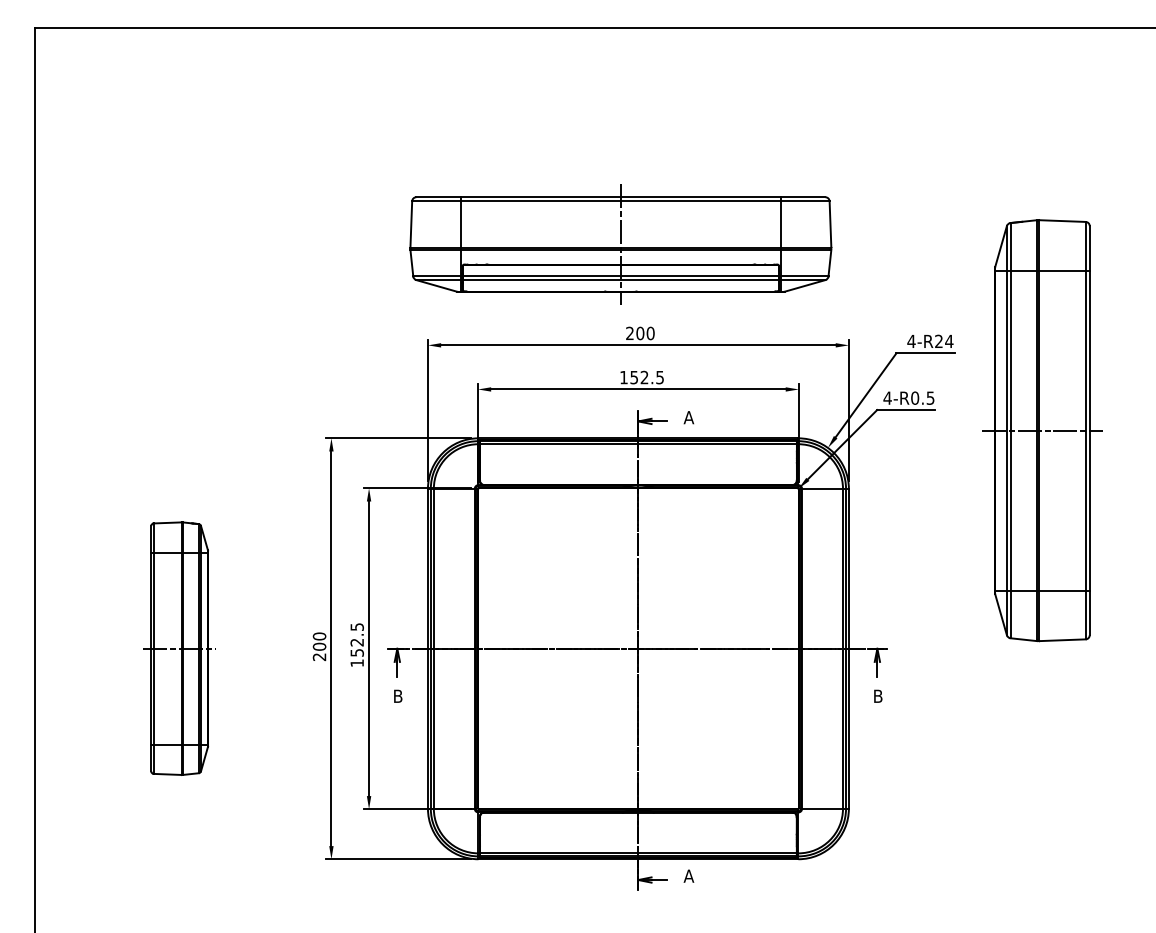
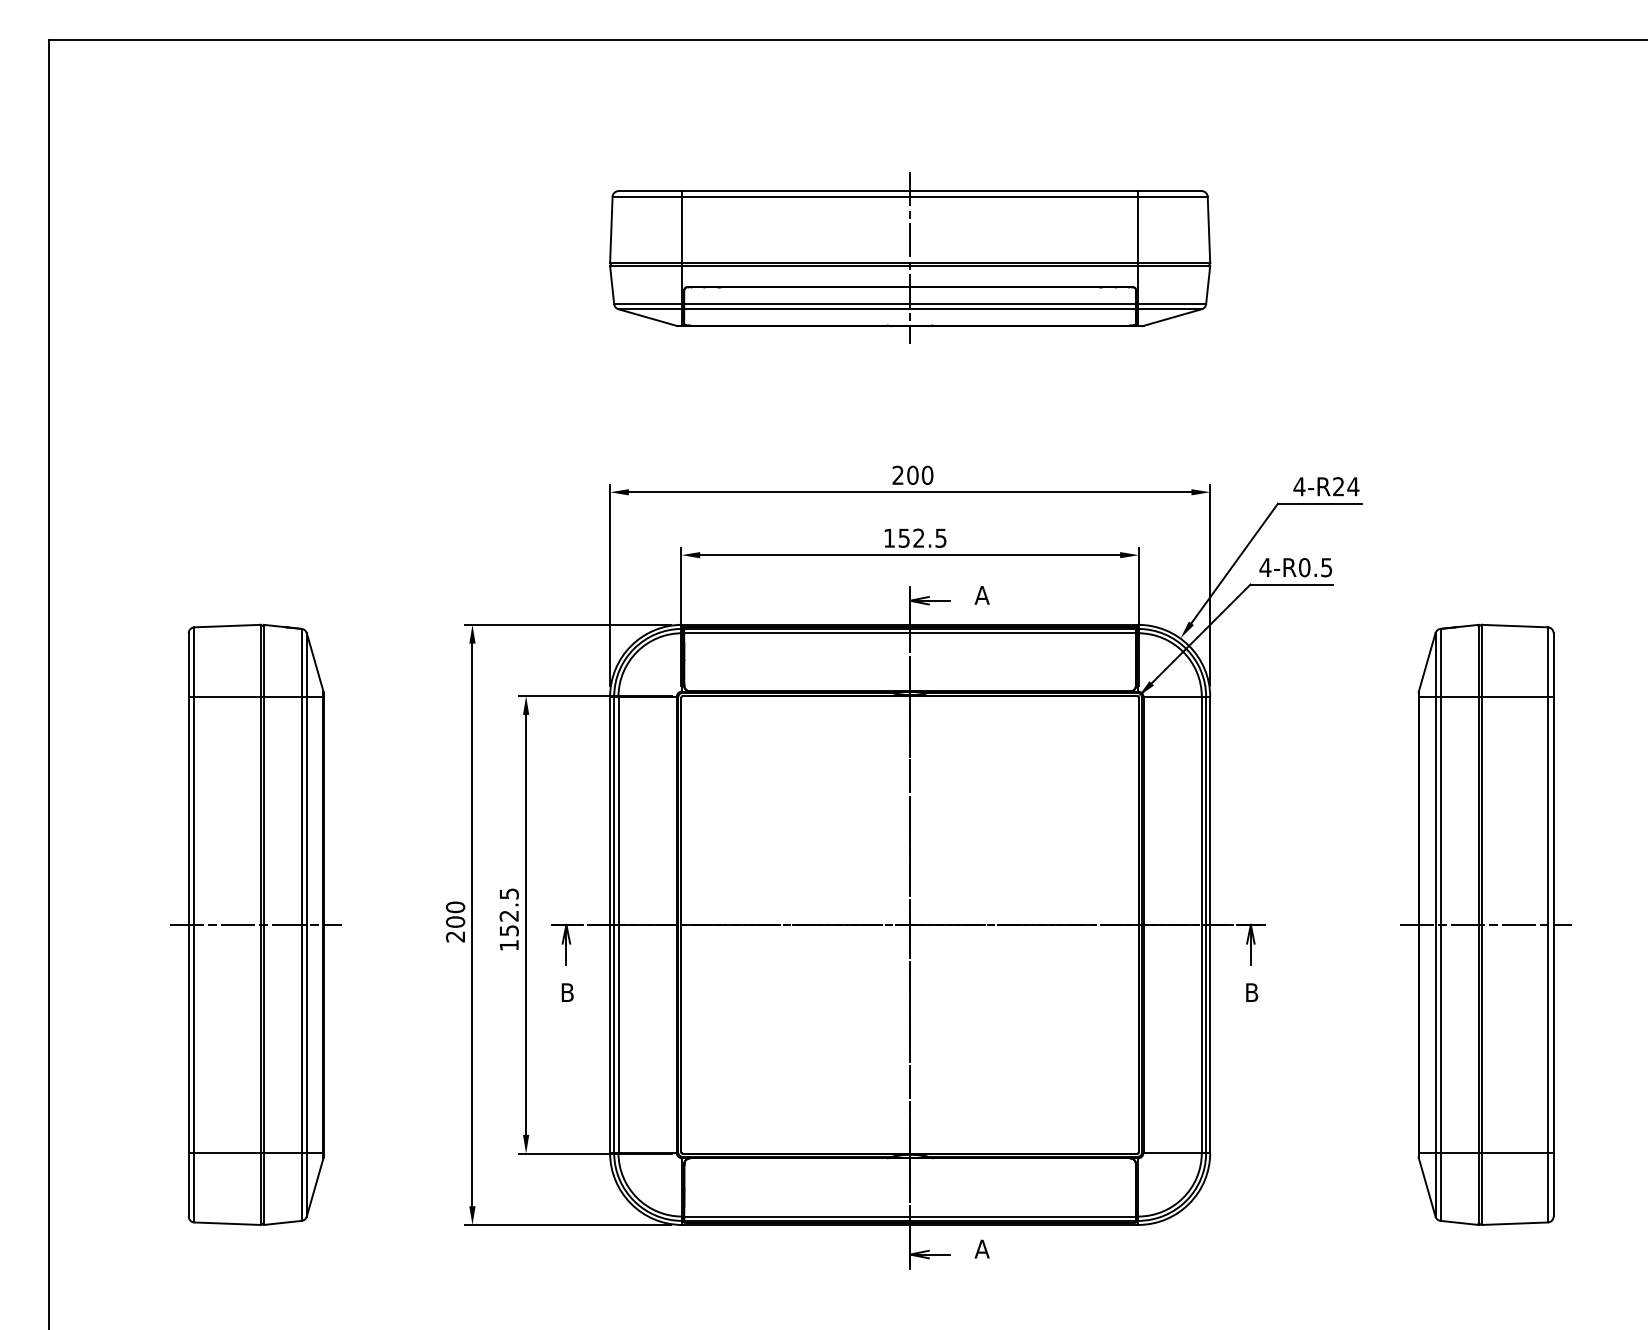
part: (621, 243) -> (910, 257), moved
part: (1041, 430) -> (1485, 924), moved
part: (179, 648) -> (255, 924), size x1.67

